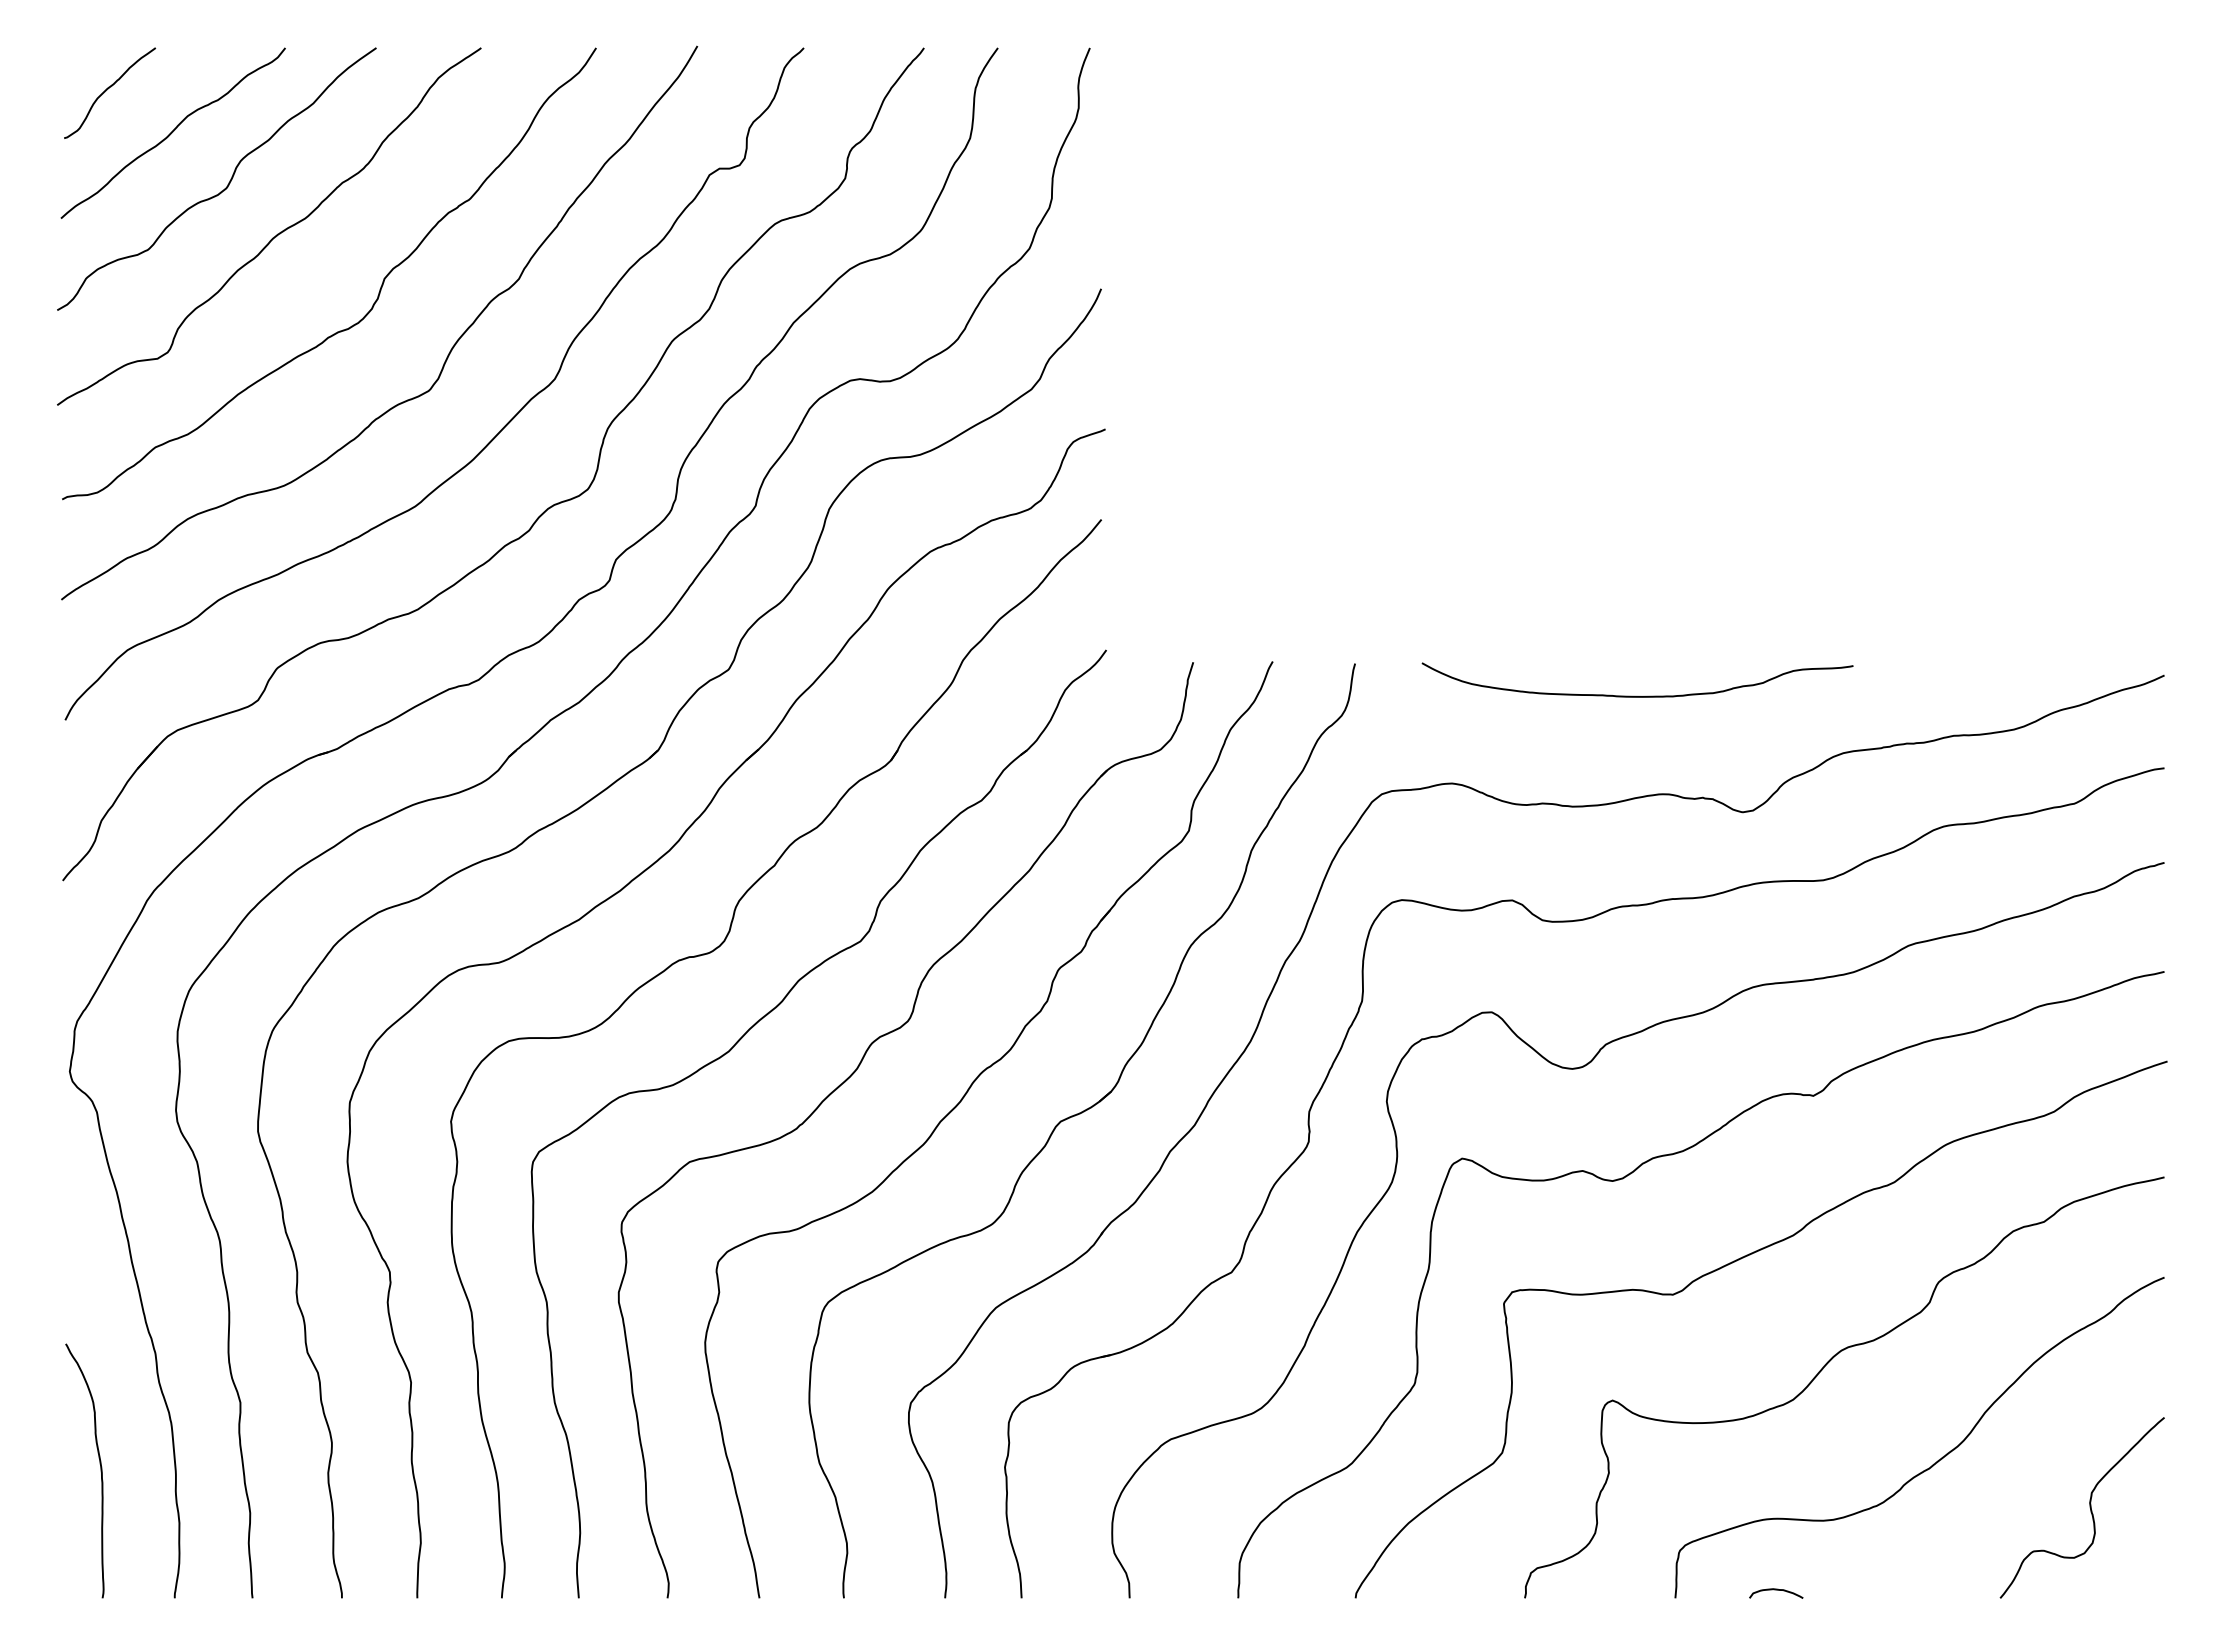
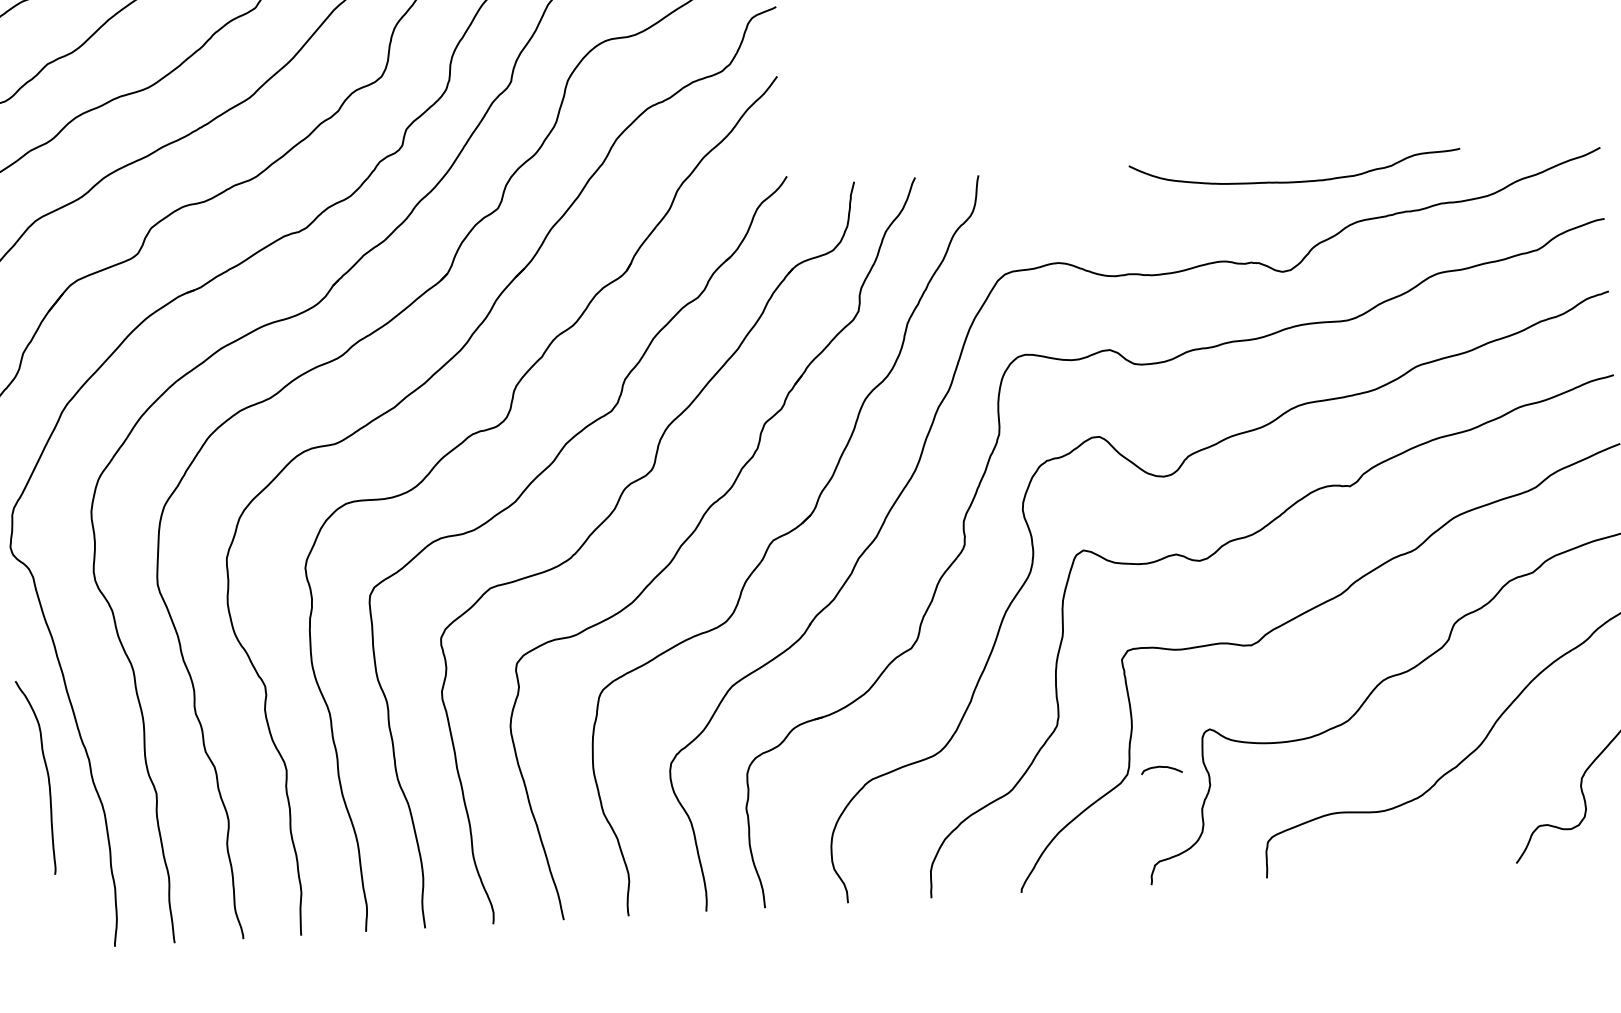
curve: (1636, 695) -> (1294, 181), moved
curve: (100, 1470) -> (47, 776), moved
curve: (1776, 1590) -> (1161, 767), moved

